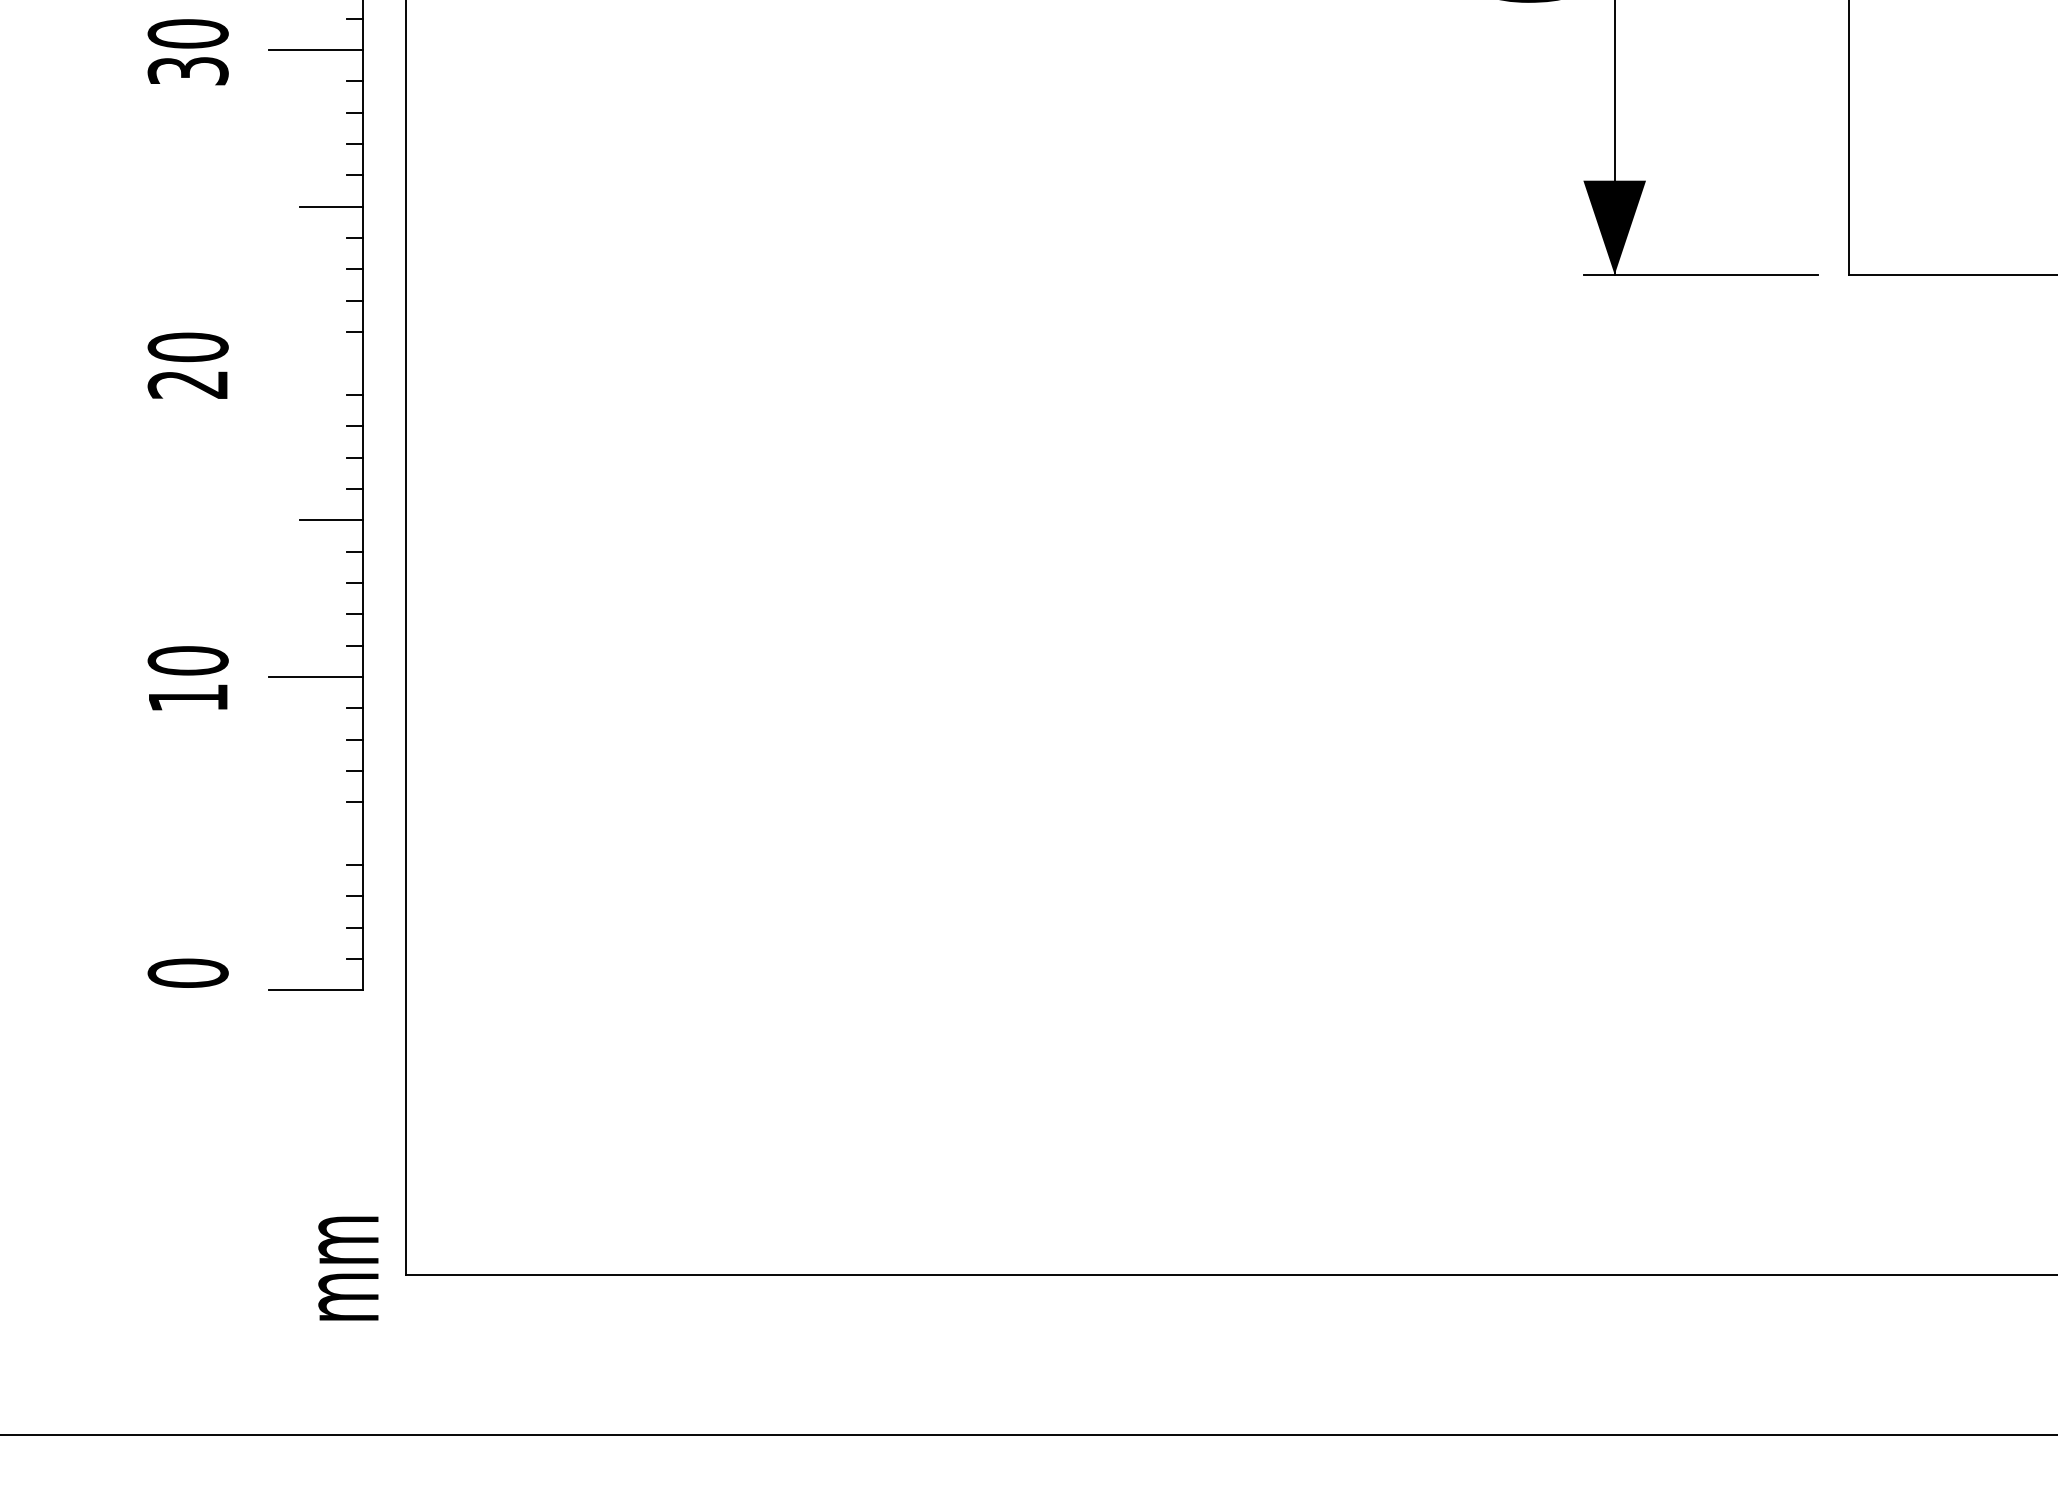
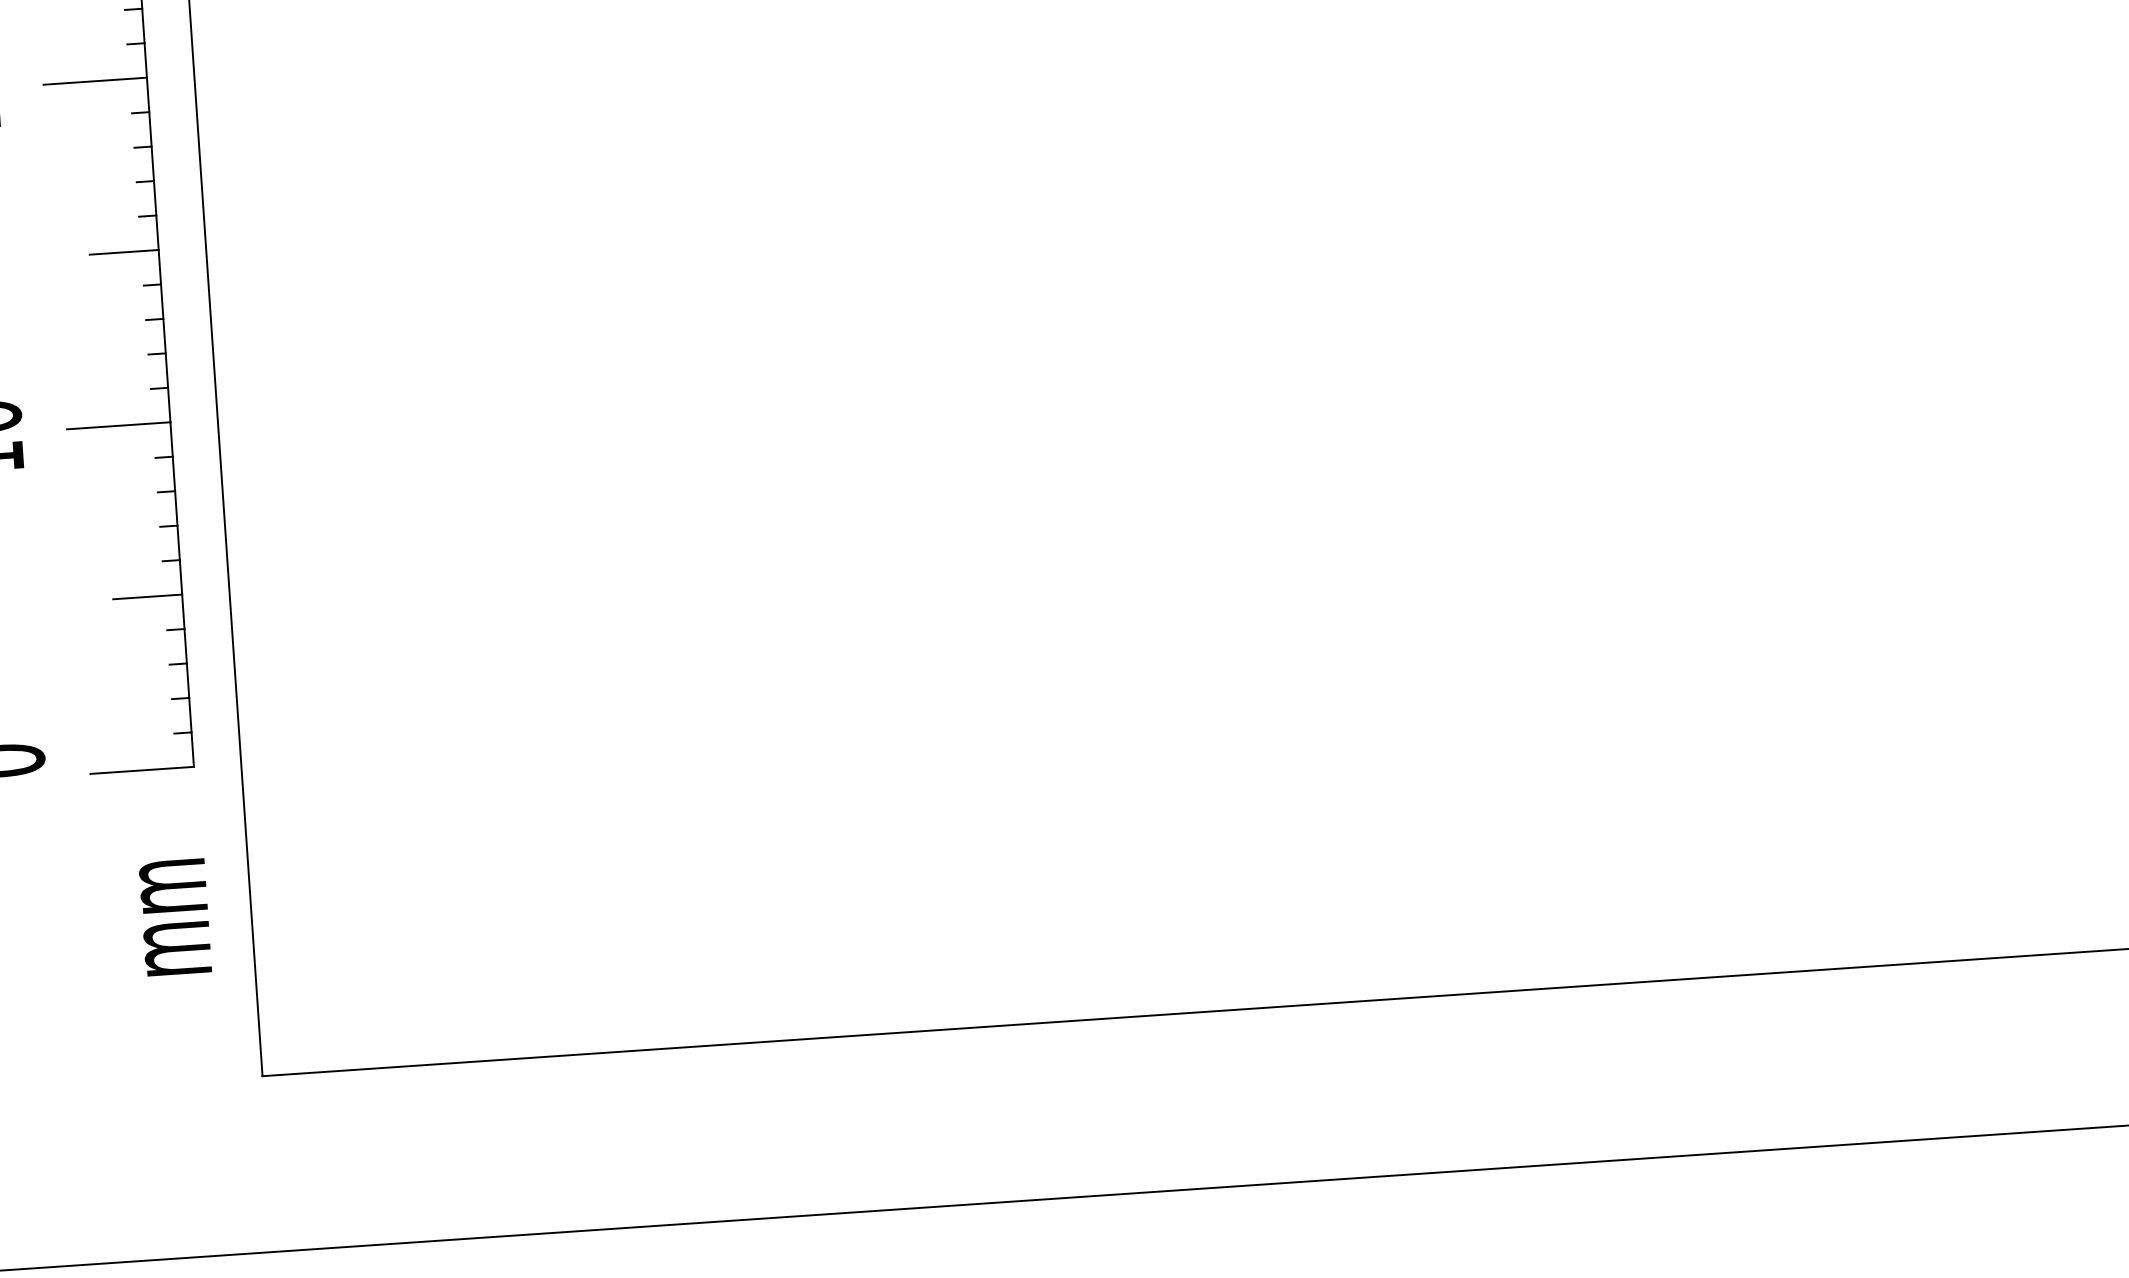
line: (315, 363) -> (95, 81), added
line: (330, 833) -> (146, 596), added
text: (348, 1268) -> (175, 917), moved

